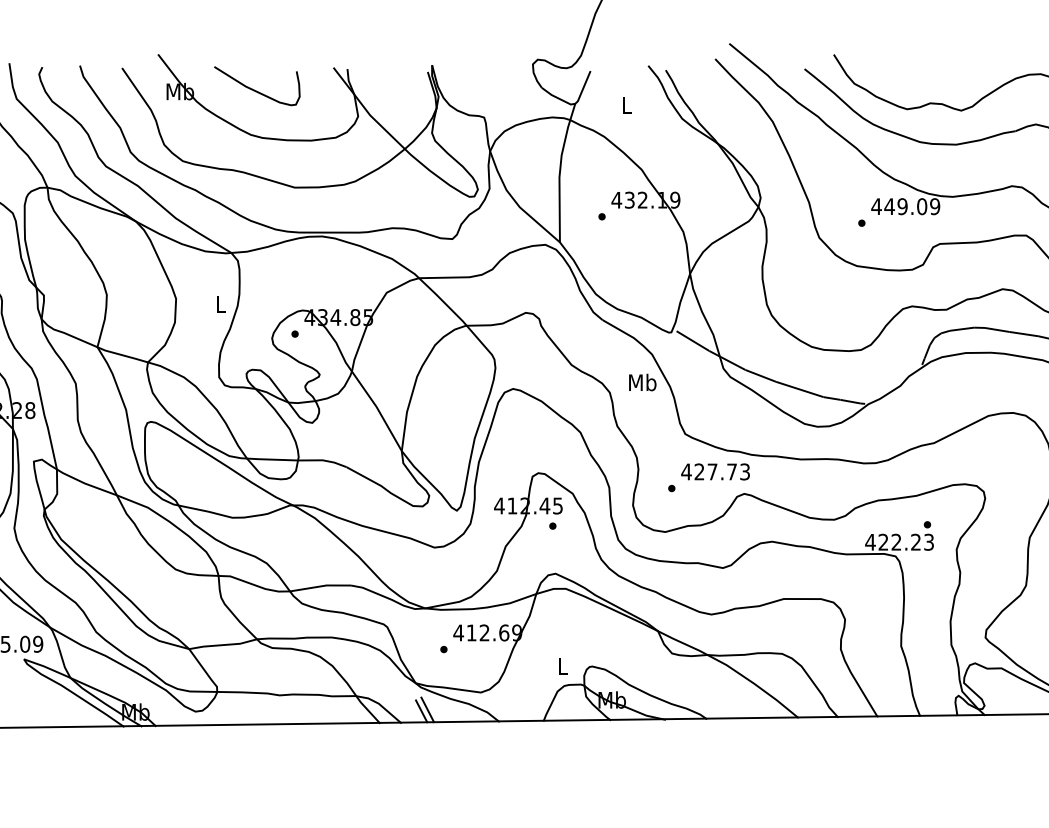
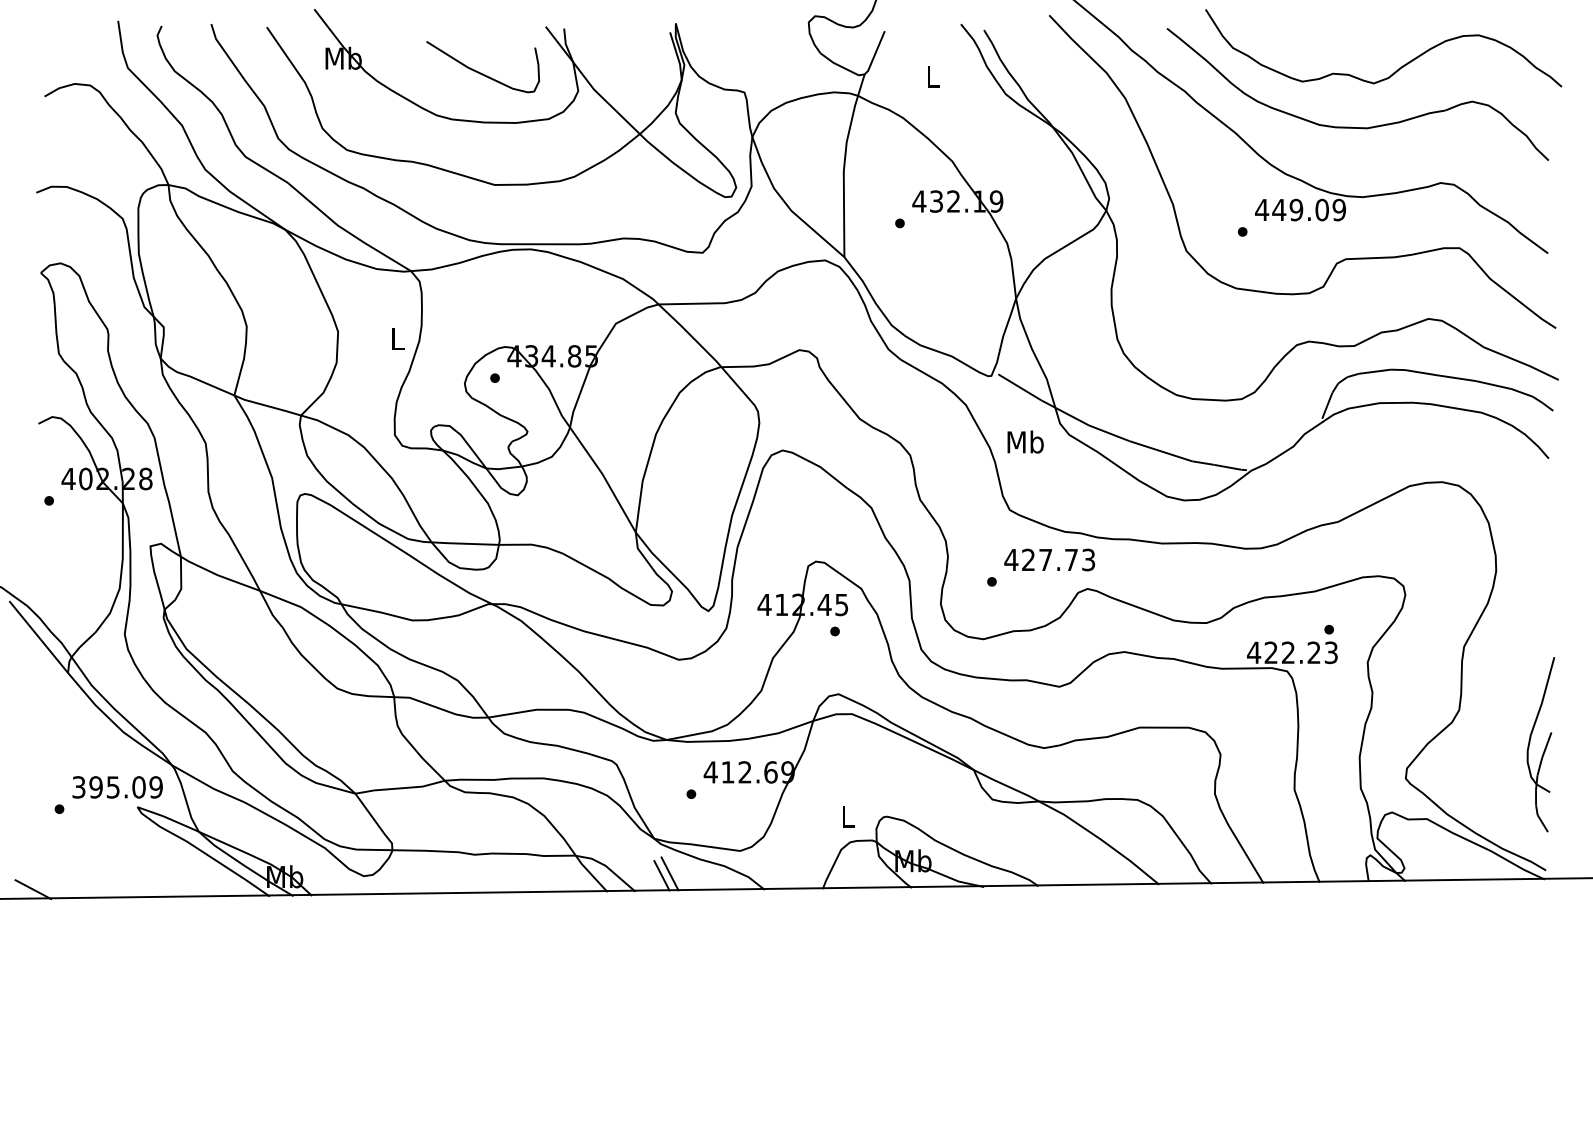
curve: (256, 90) -> (481, 72), moved
text: (642, 382) -> (1025, 441), moved

